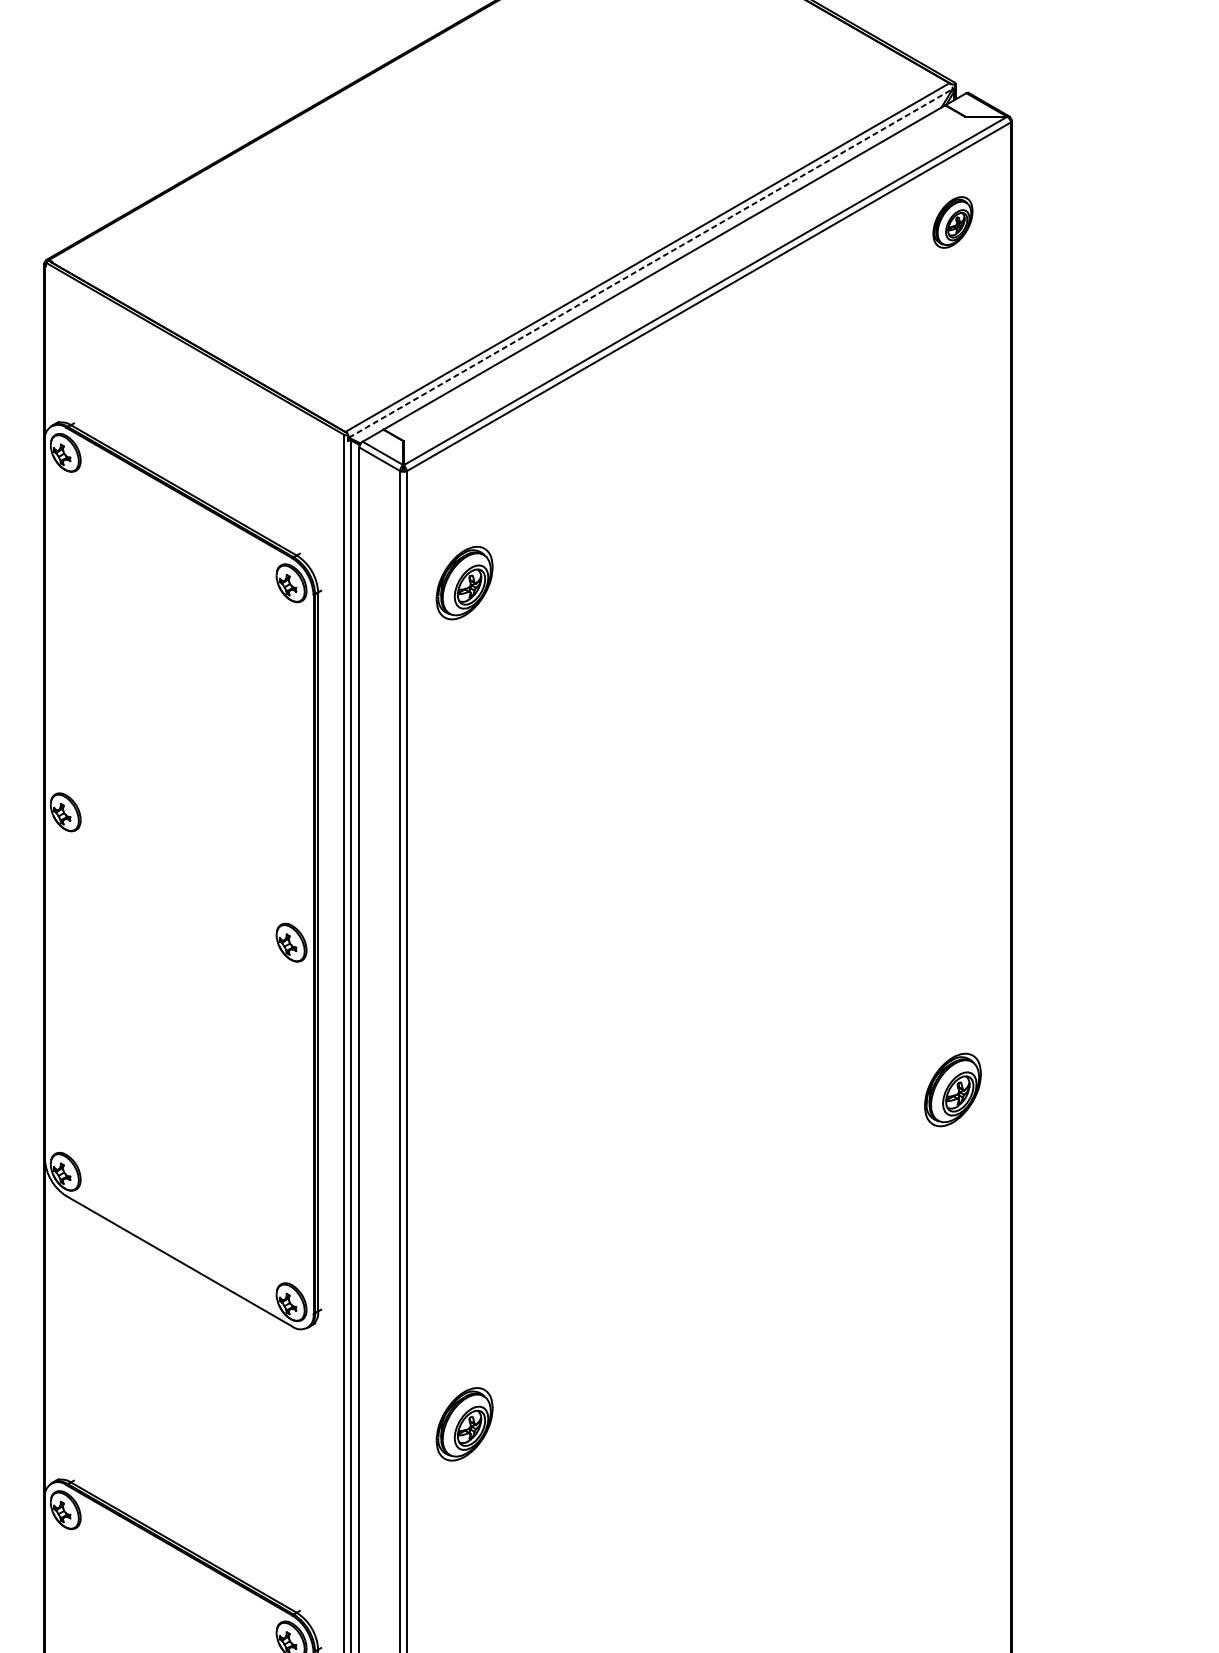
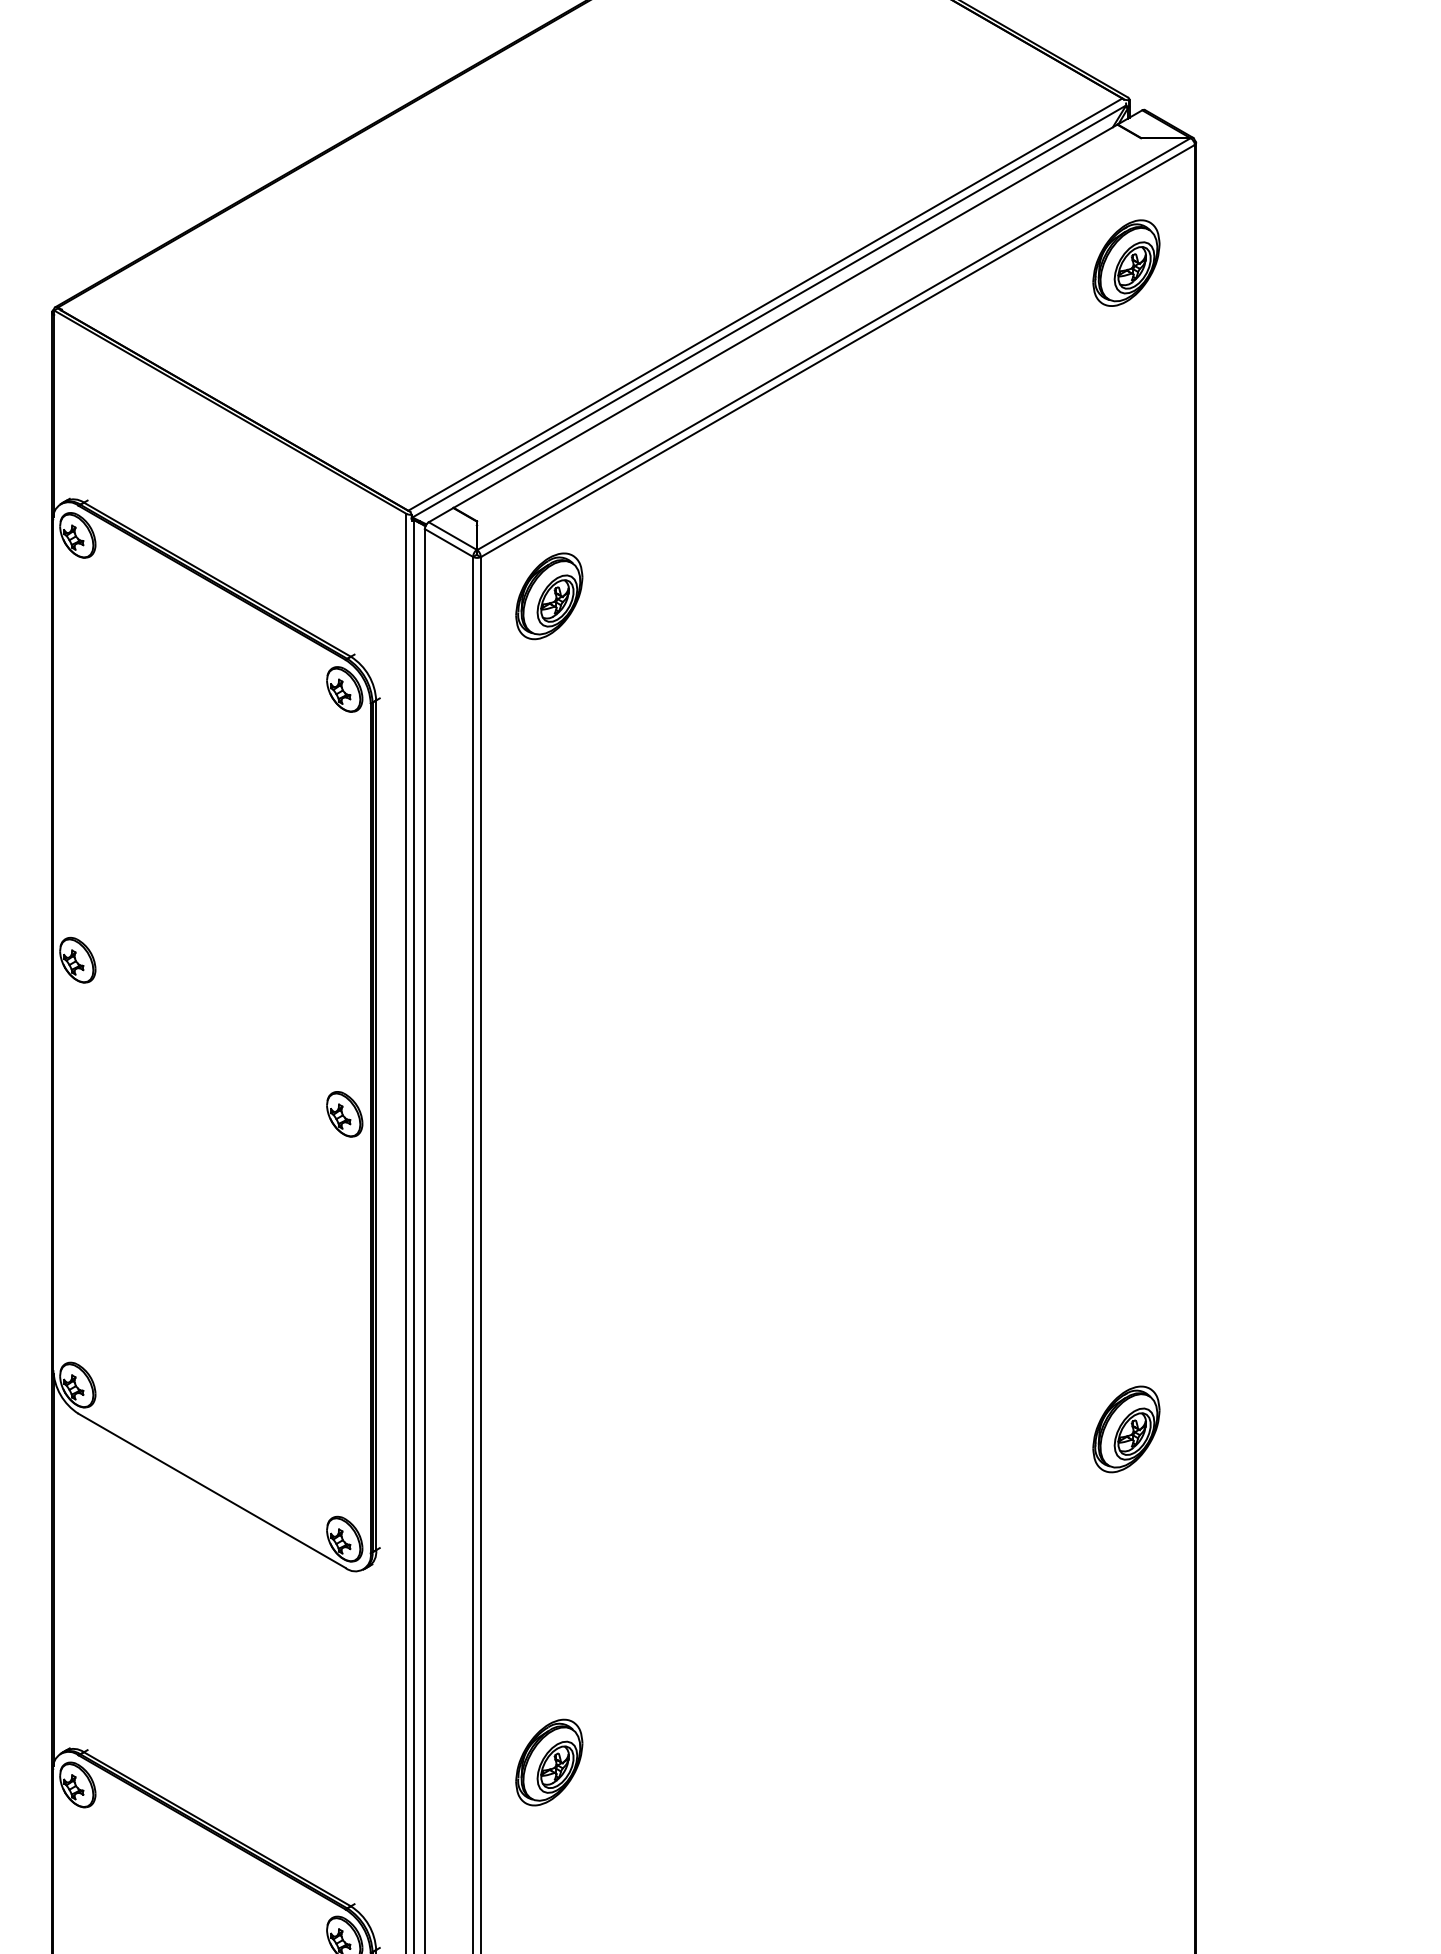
part: (953, 221) -> (1126, 262), size x1.43
line: (650, 263) -> (769, 311), dashed -> solid
part: (464, 583) -> (549, 596), moved
part: (953, 1090) -> (1126, 1429), moved
part: (464, 1424) -> (549, 1762), moved

